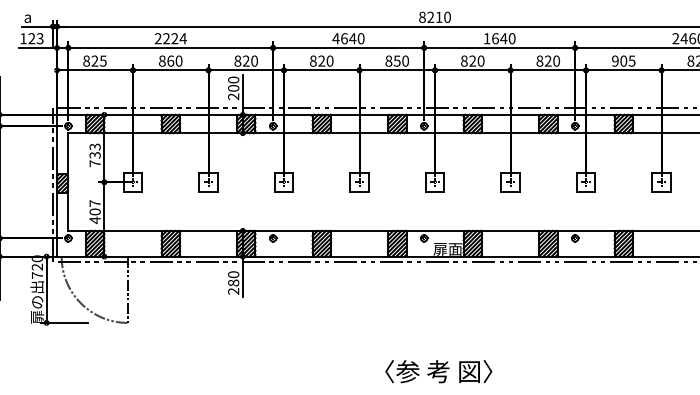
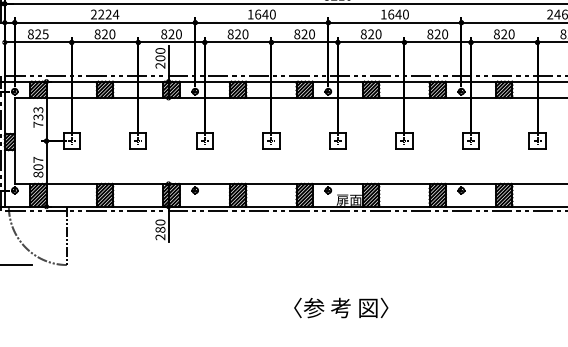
text: (335, 38) -> (250, 14), 4640 -> 1640
text: (170, 60) -> (104, 33), 860 -> 820
text: (396, 60) -> (303, 33), 850 -> 820
text: (623, 60) -> (504, 33), 905 -> 820
text: (94, 220) -> (37, 174), 407 -> 807

